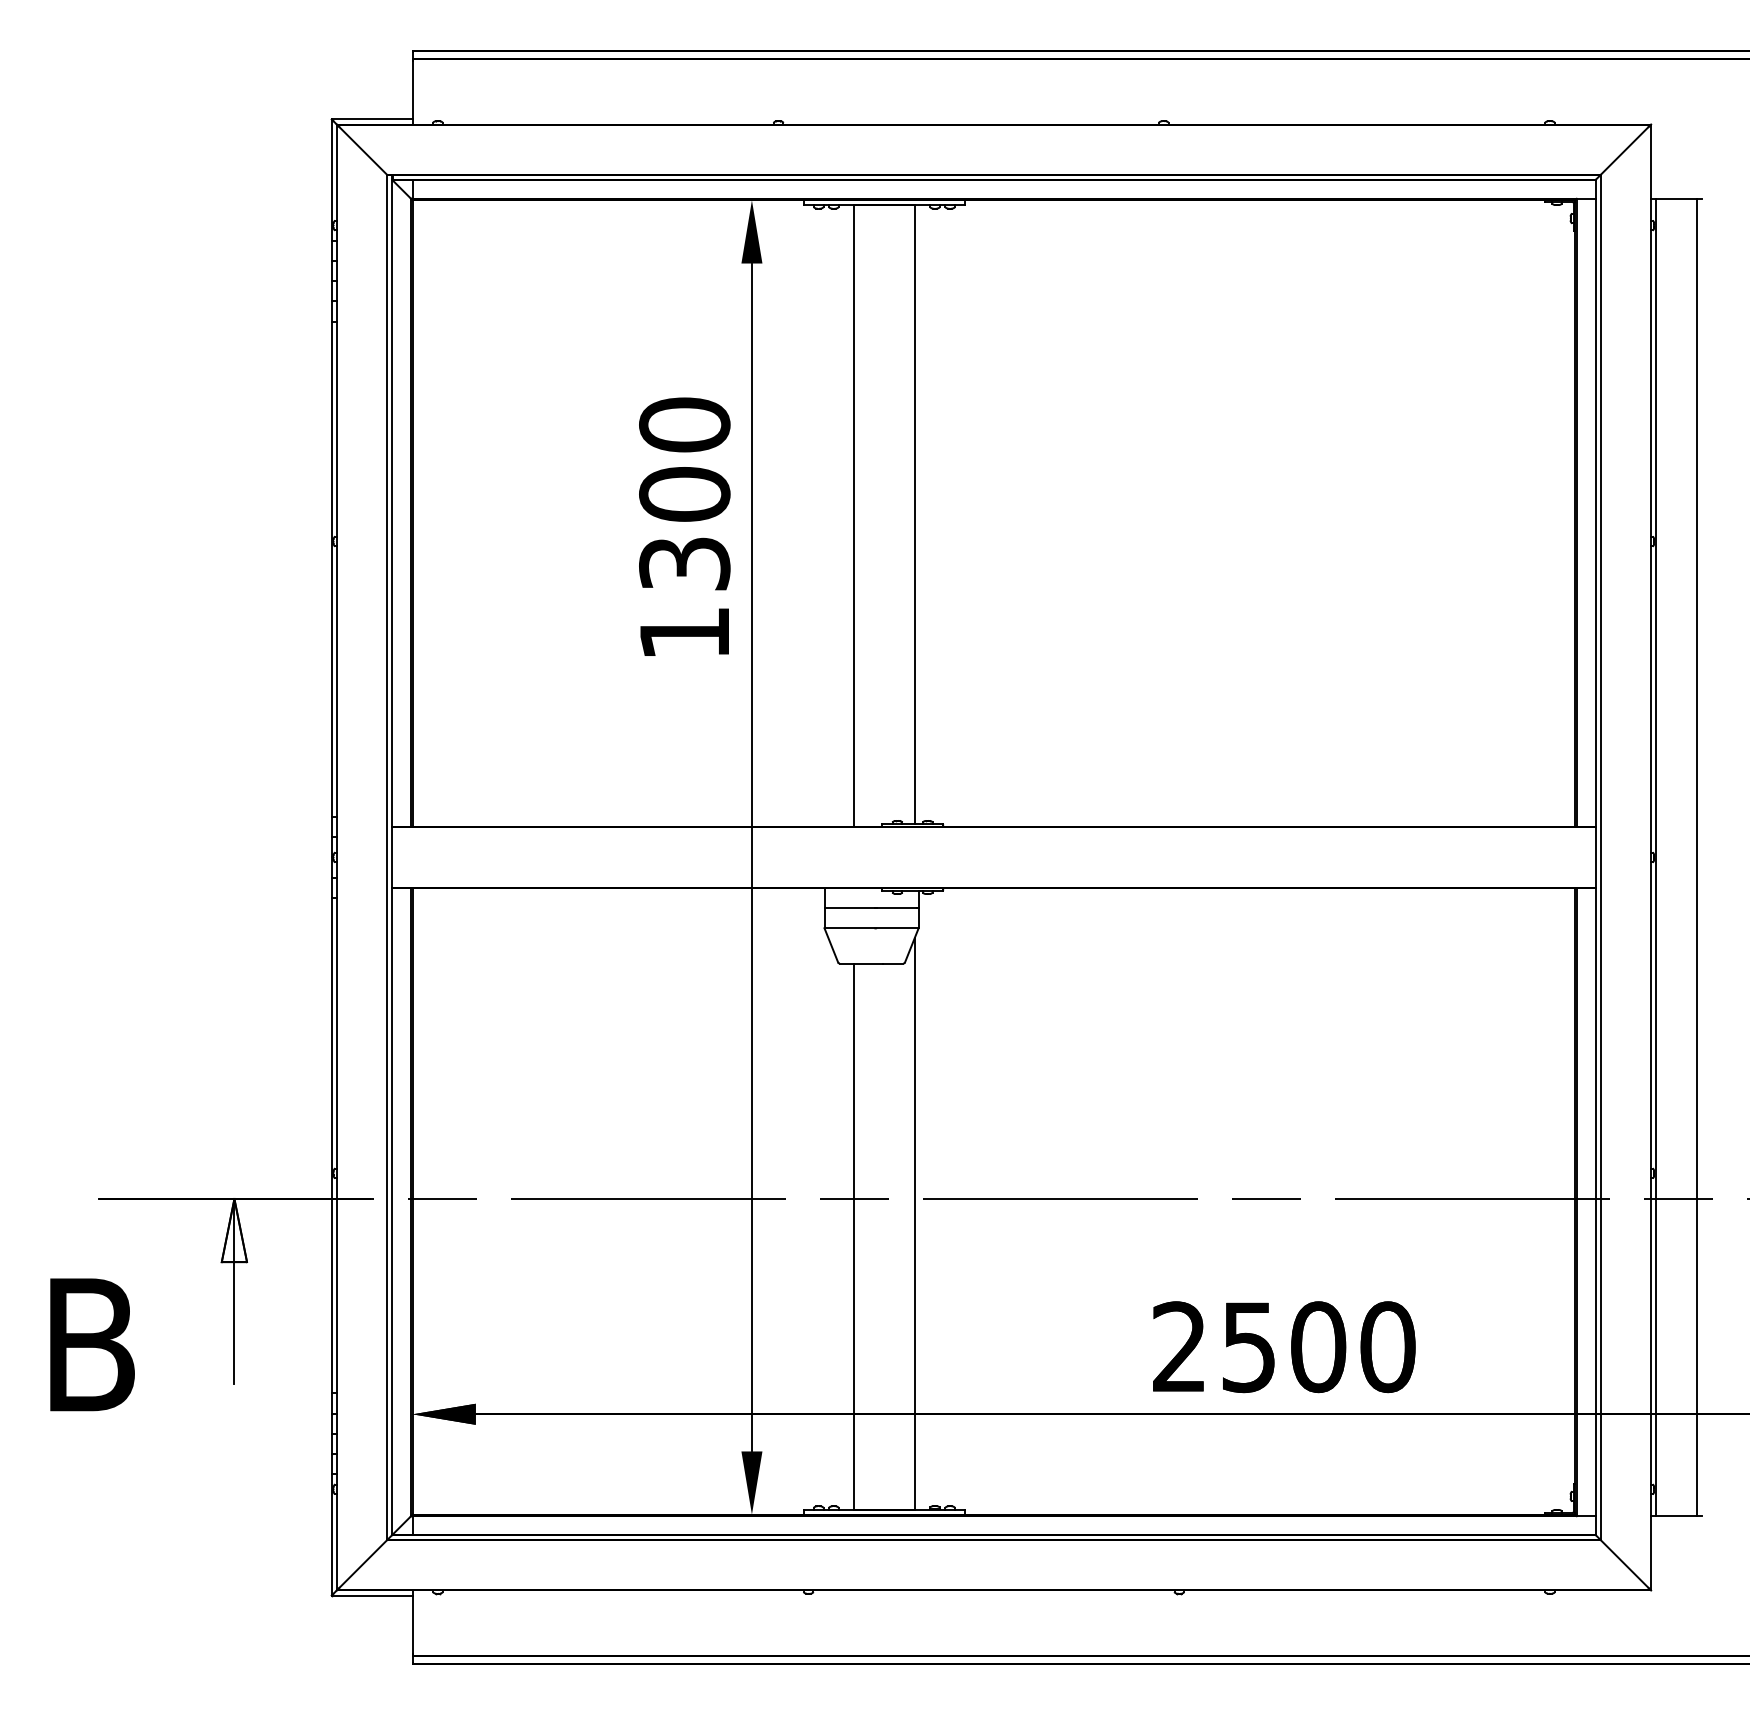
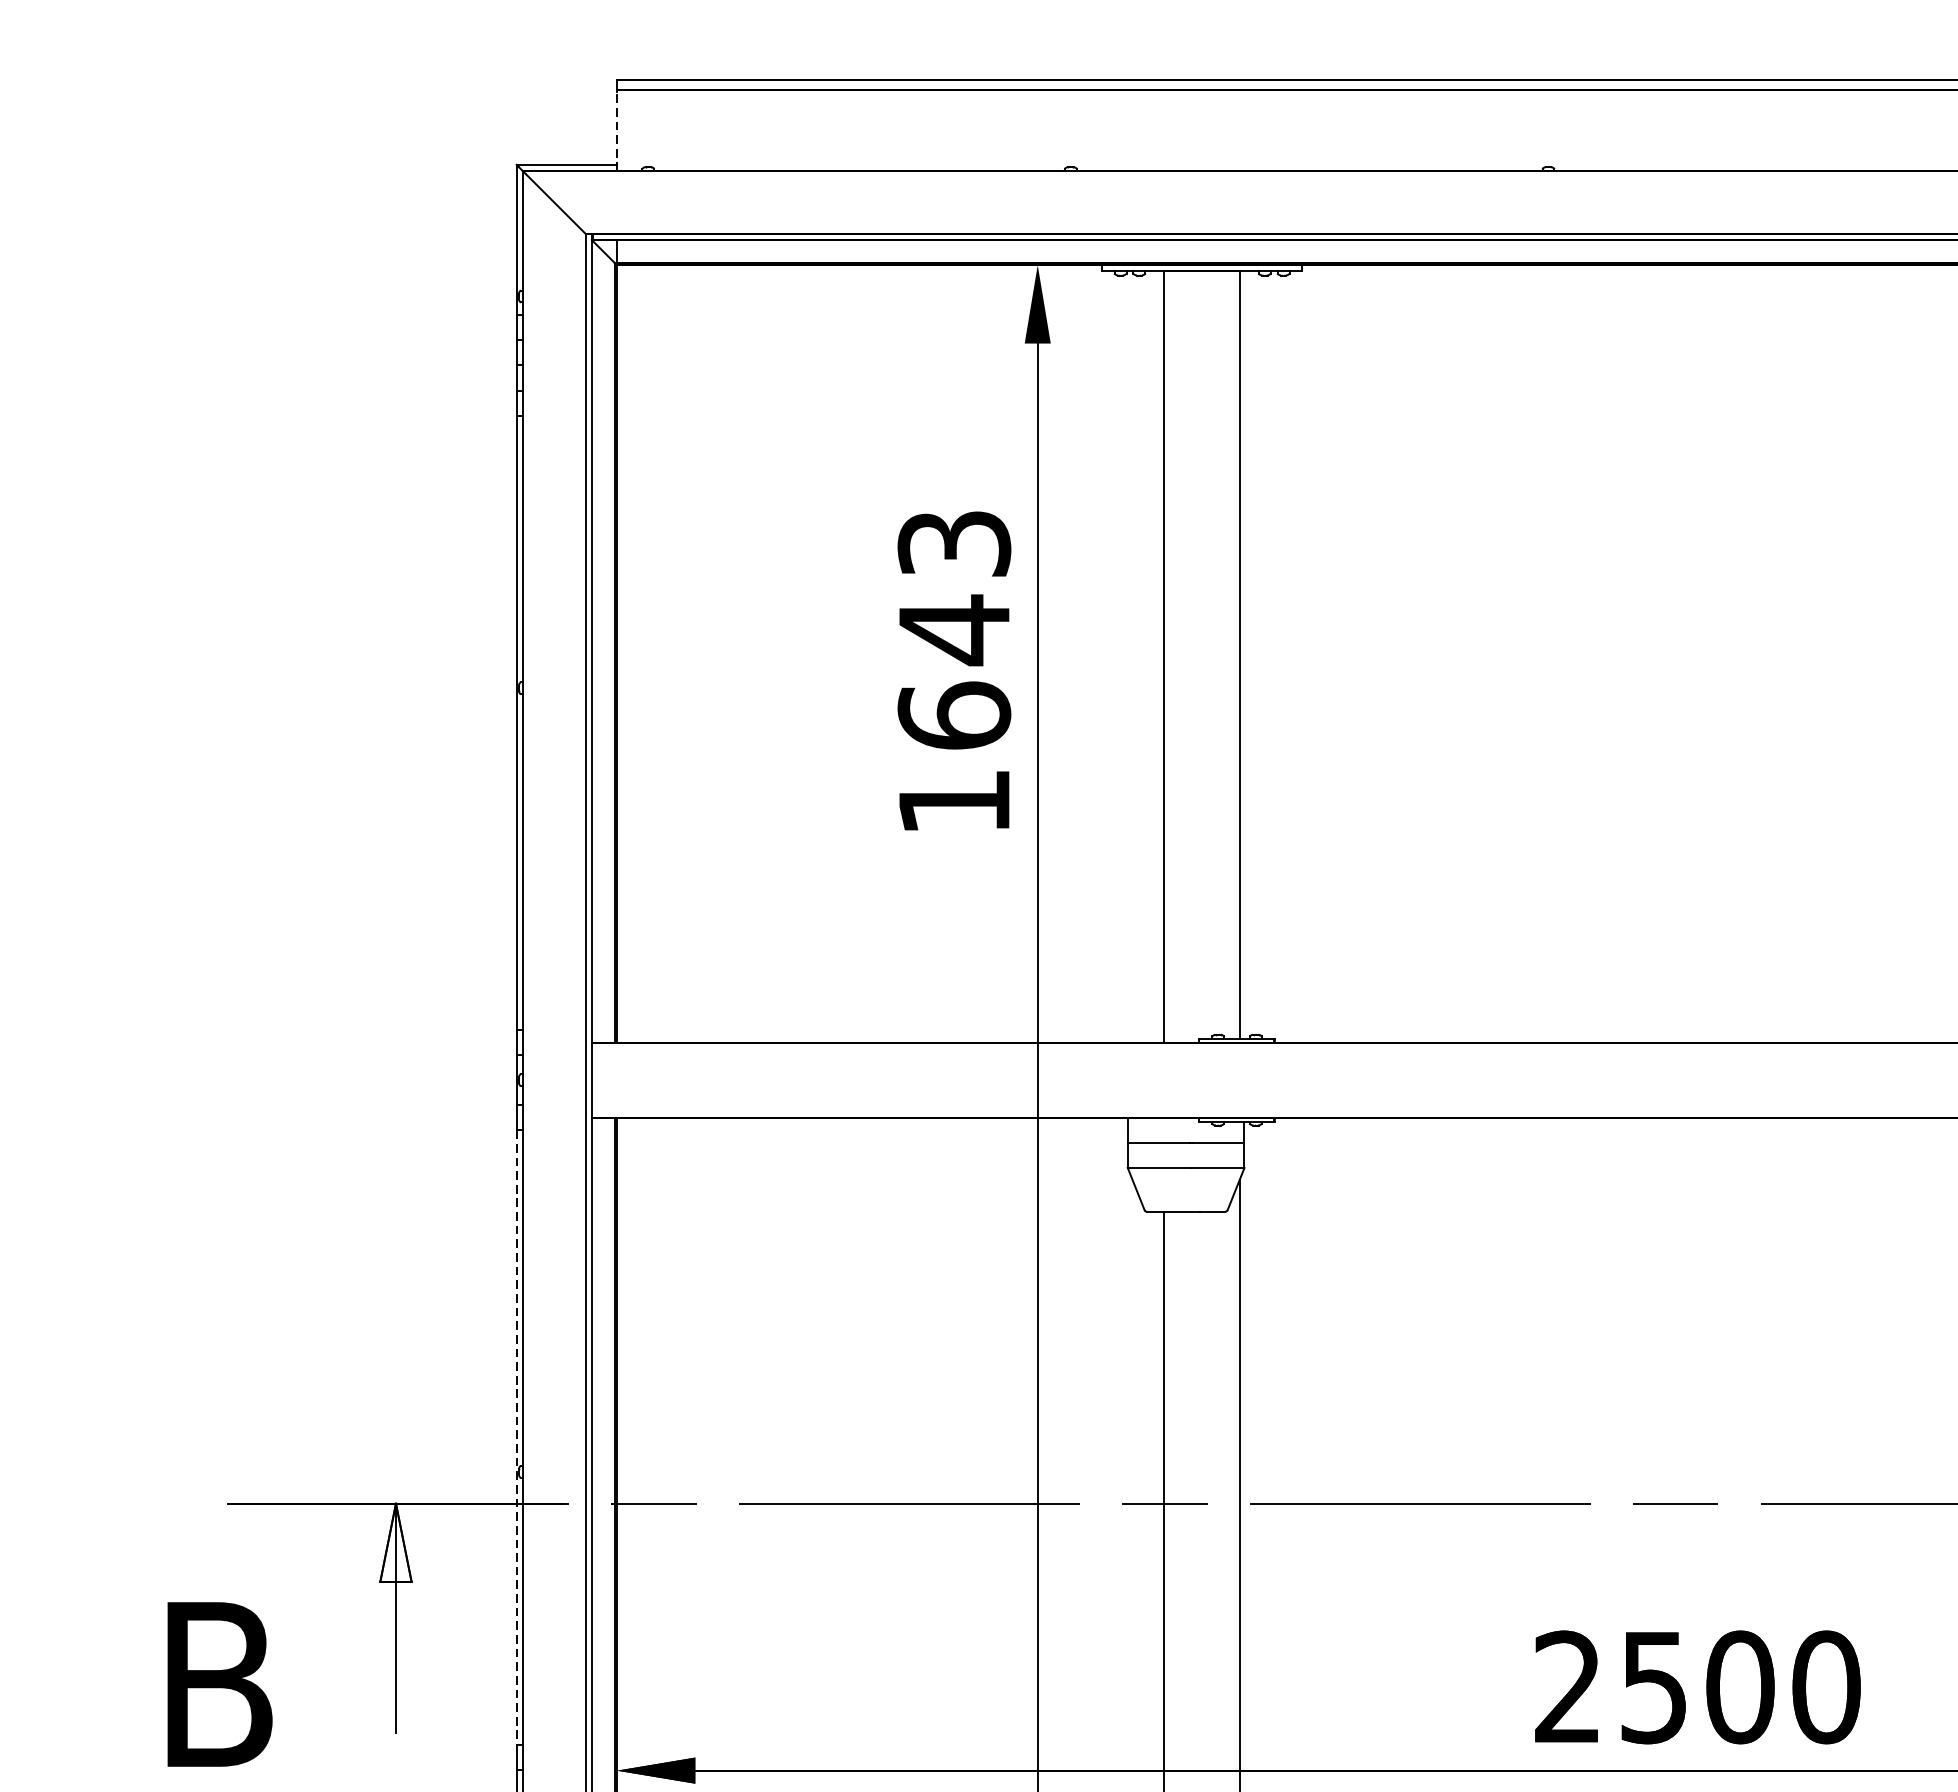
line: (412, 92) -> (616, 131), solid -> dashed
text: (684, 493) -> (954, 628), 1300 -> 1643
line: (331, 1145) -> (516, 1437), solid -> dashed

